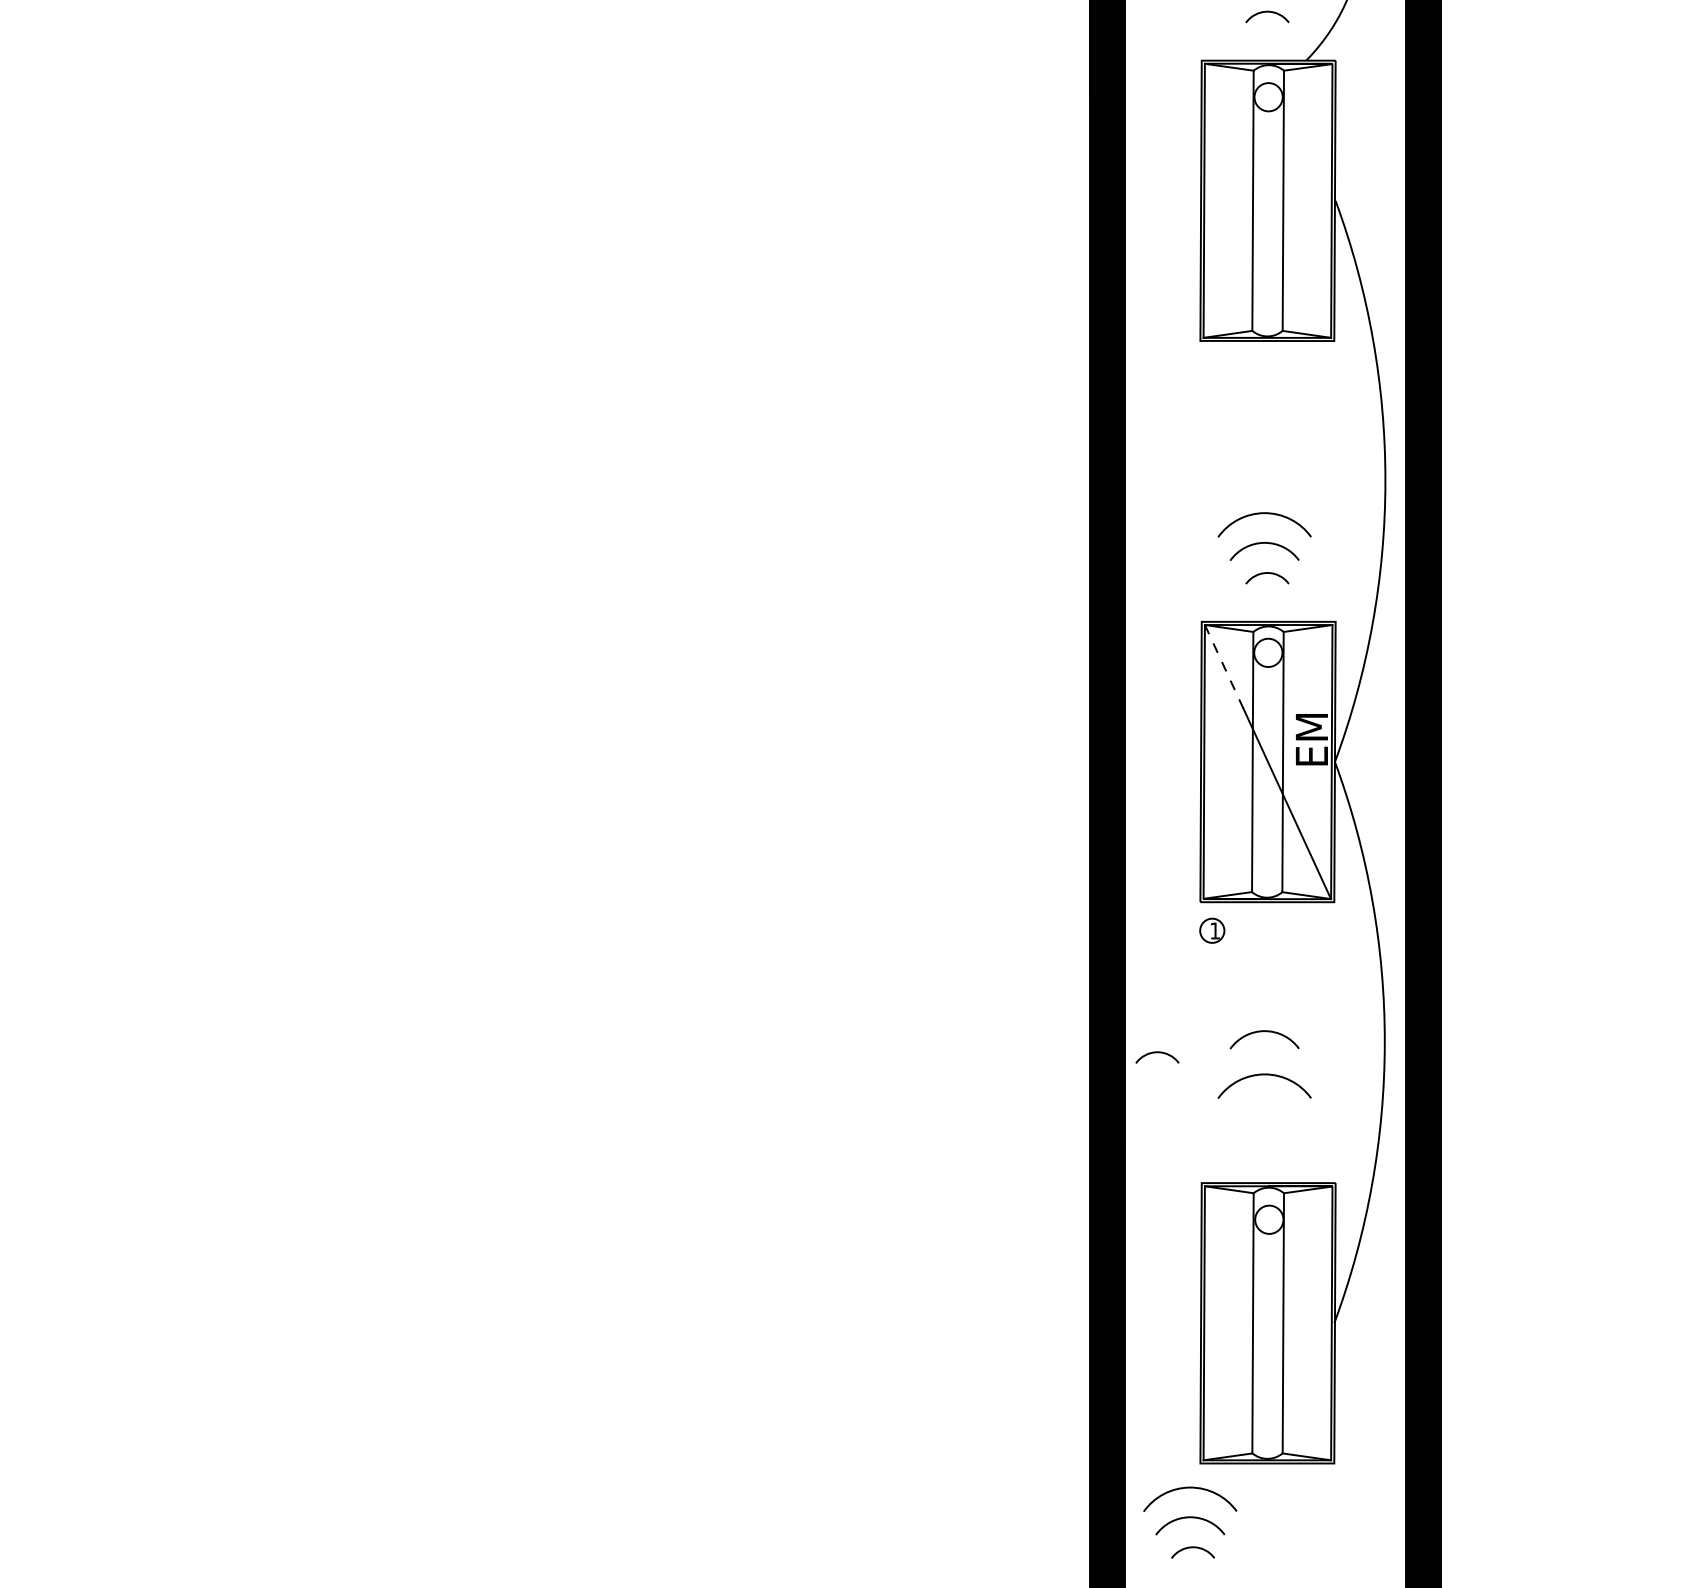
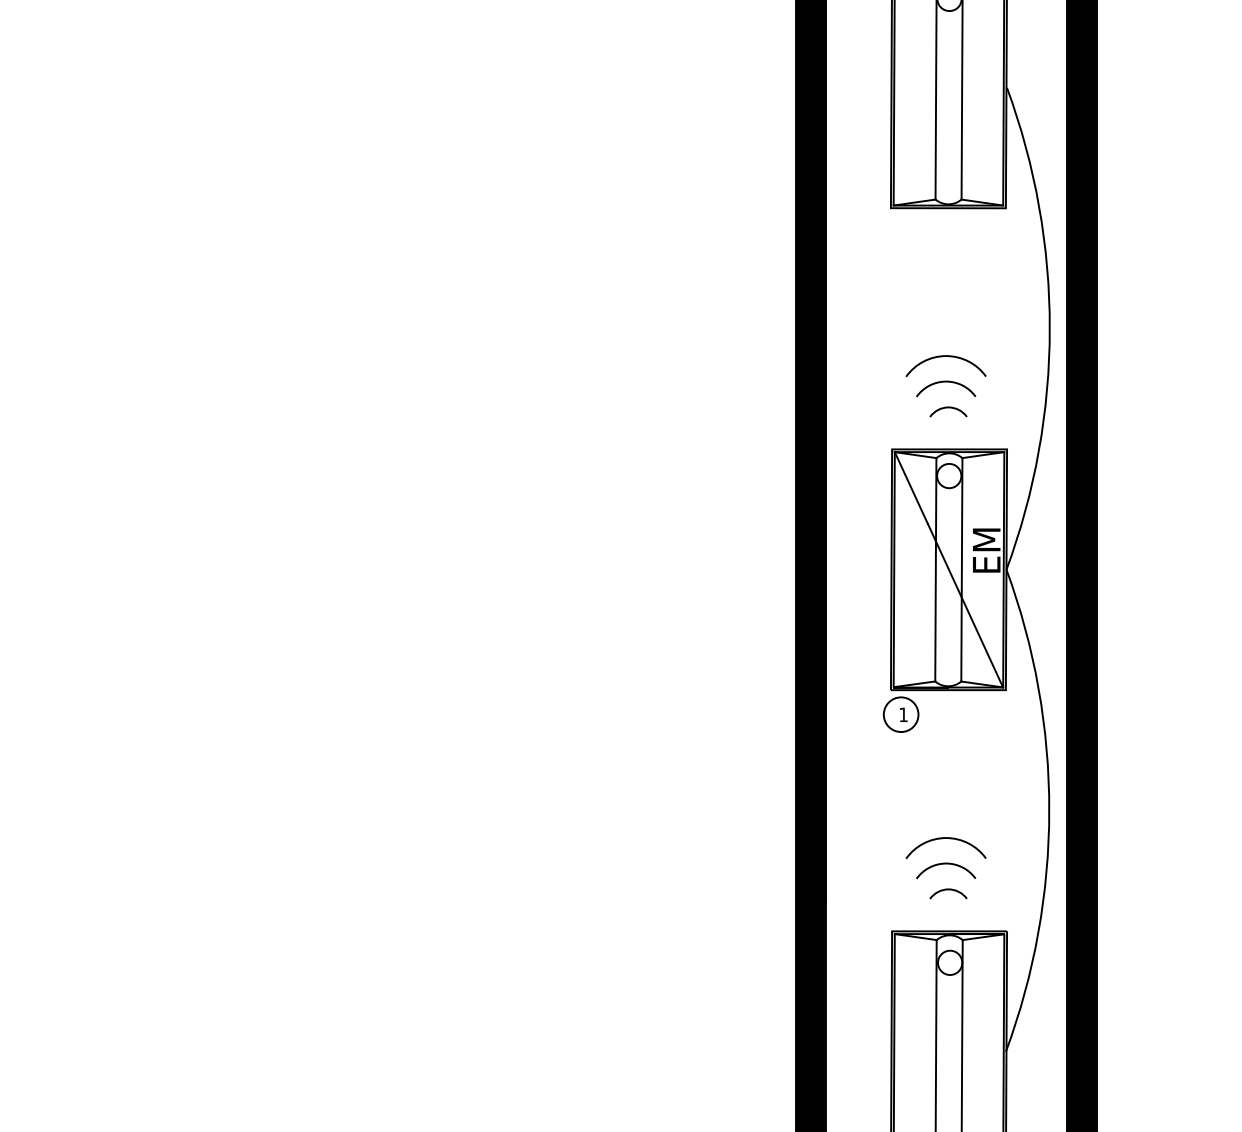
line: (1223, 666) -> (910, 487), dashed -> solid
circle: (1212, 930) -> (901, 714), size x1.67
arc: (1262, 1032) -> (944, 864), moved
arc: (1157, 1053) -> (948, 890), moved

